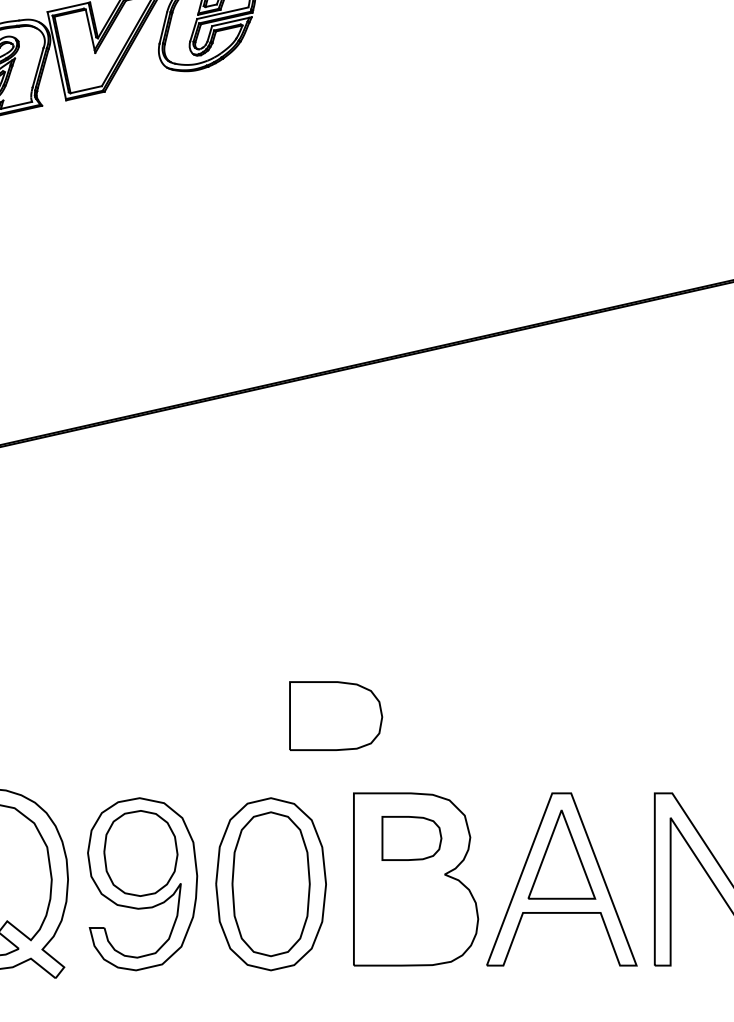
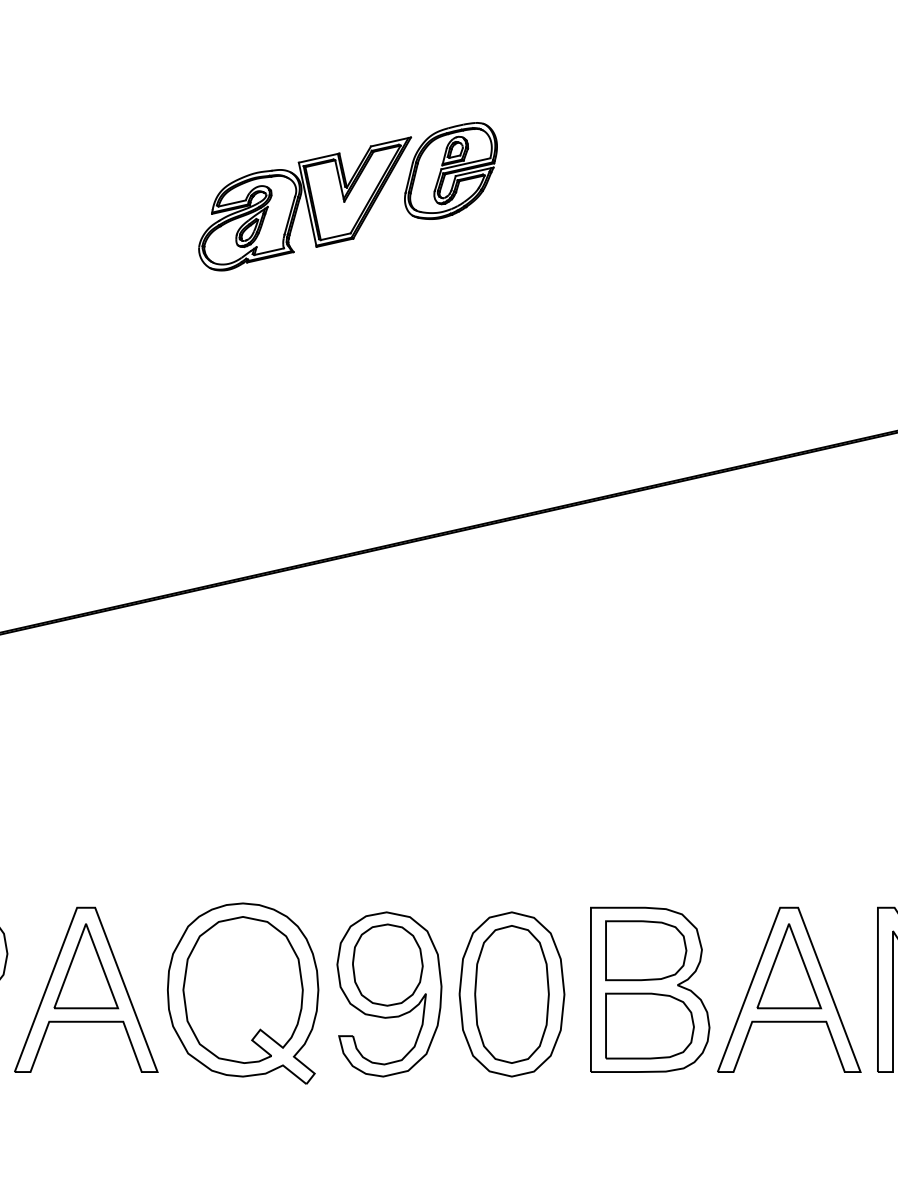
part: (335, 715) -> (649, 1025), moved
part: (412, 838) -> (646, 950), size x1.43

